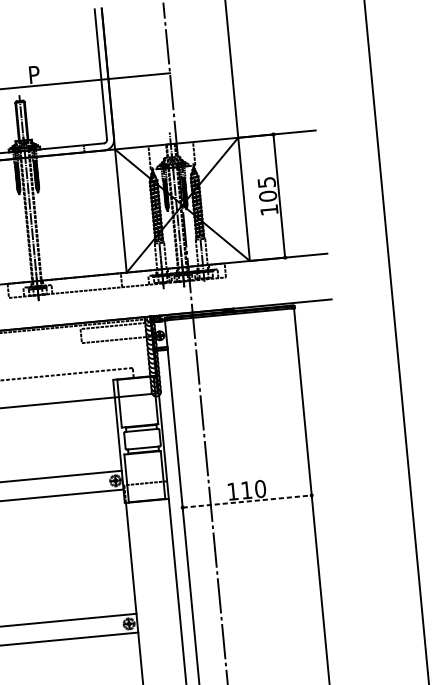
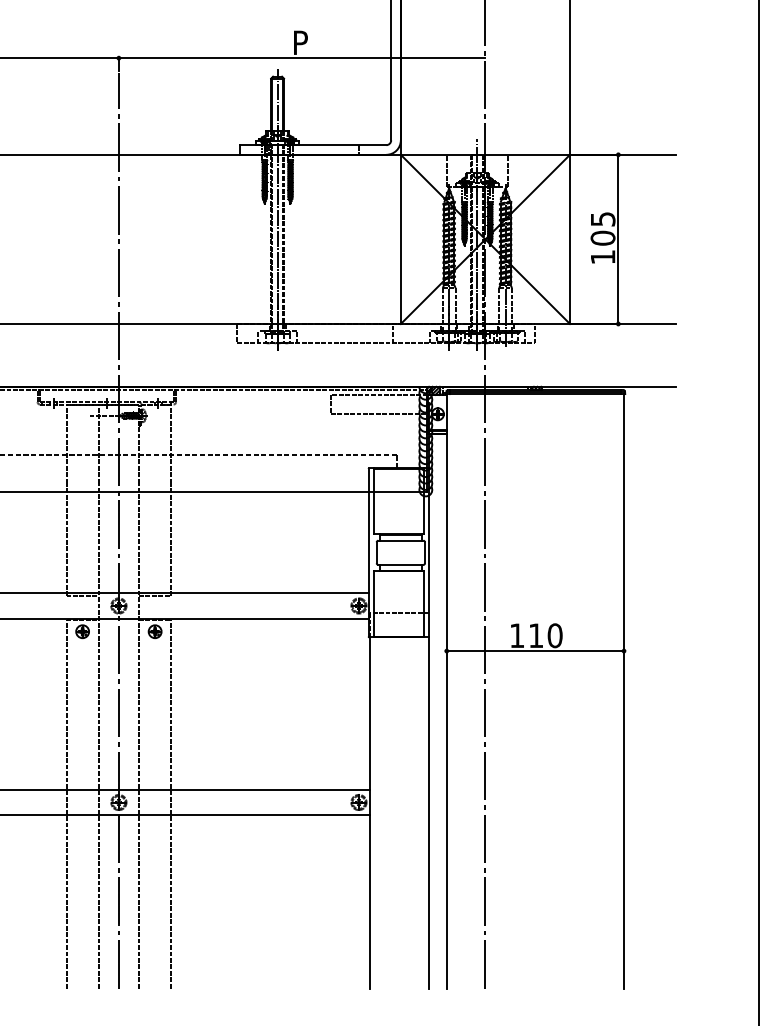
line: (247, 501) -> (535, 651), dashed -> solid

